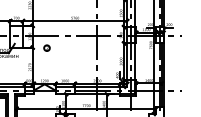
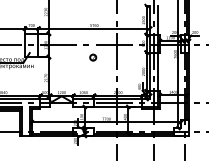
part: (47, 48) -> (93, 57), moved

